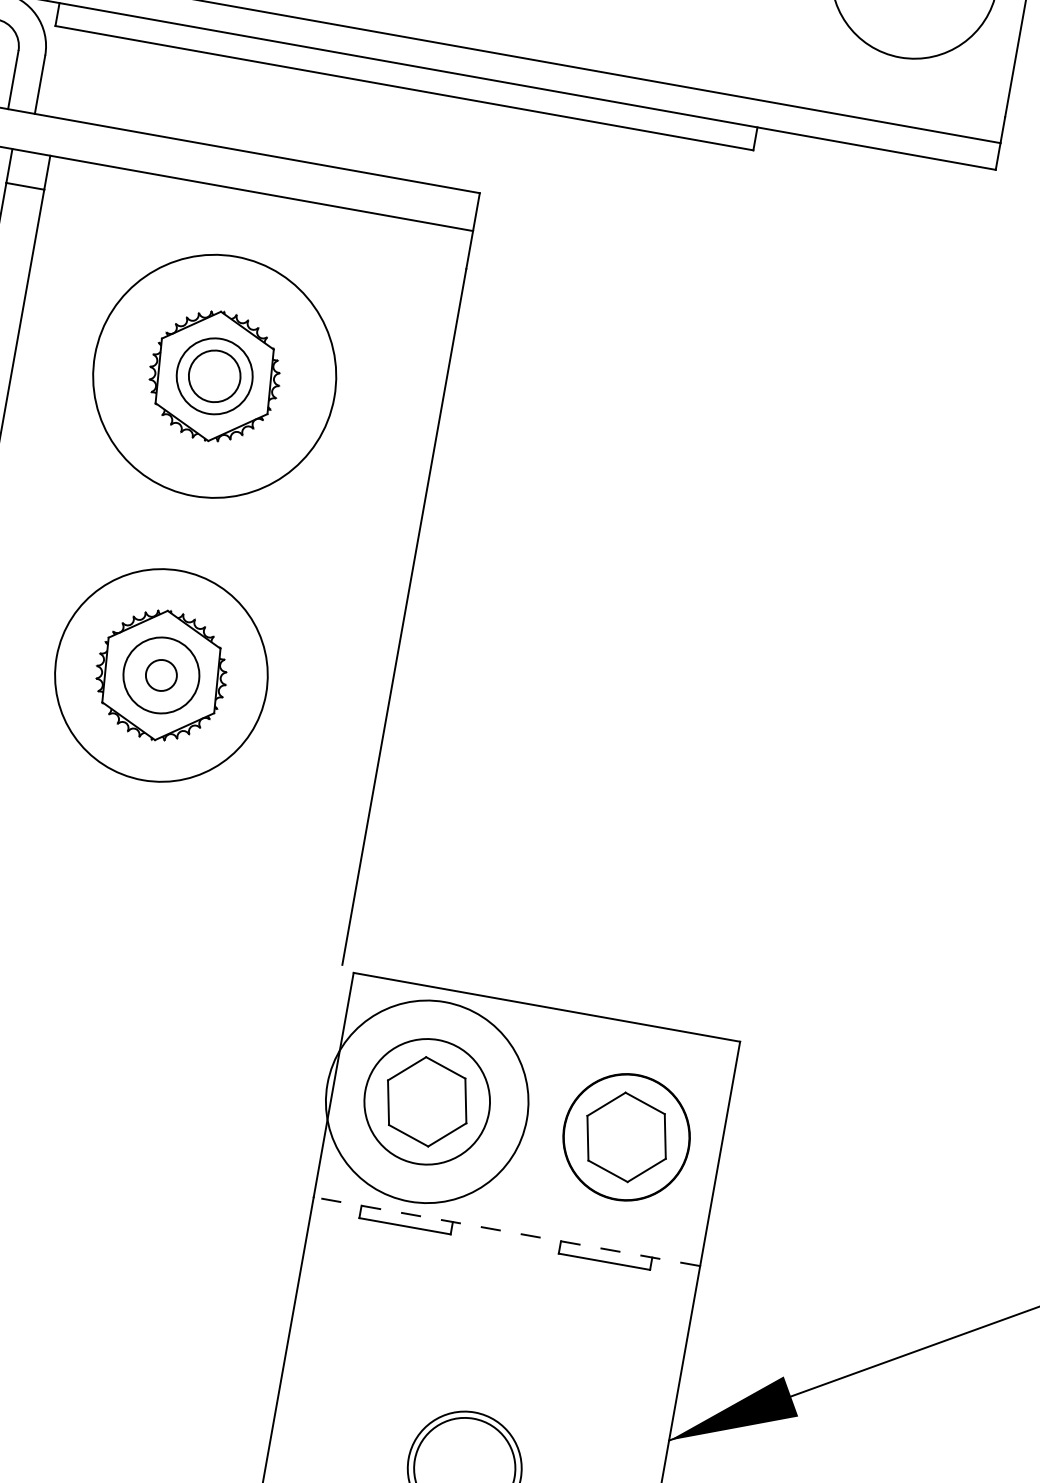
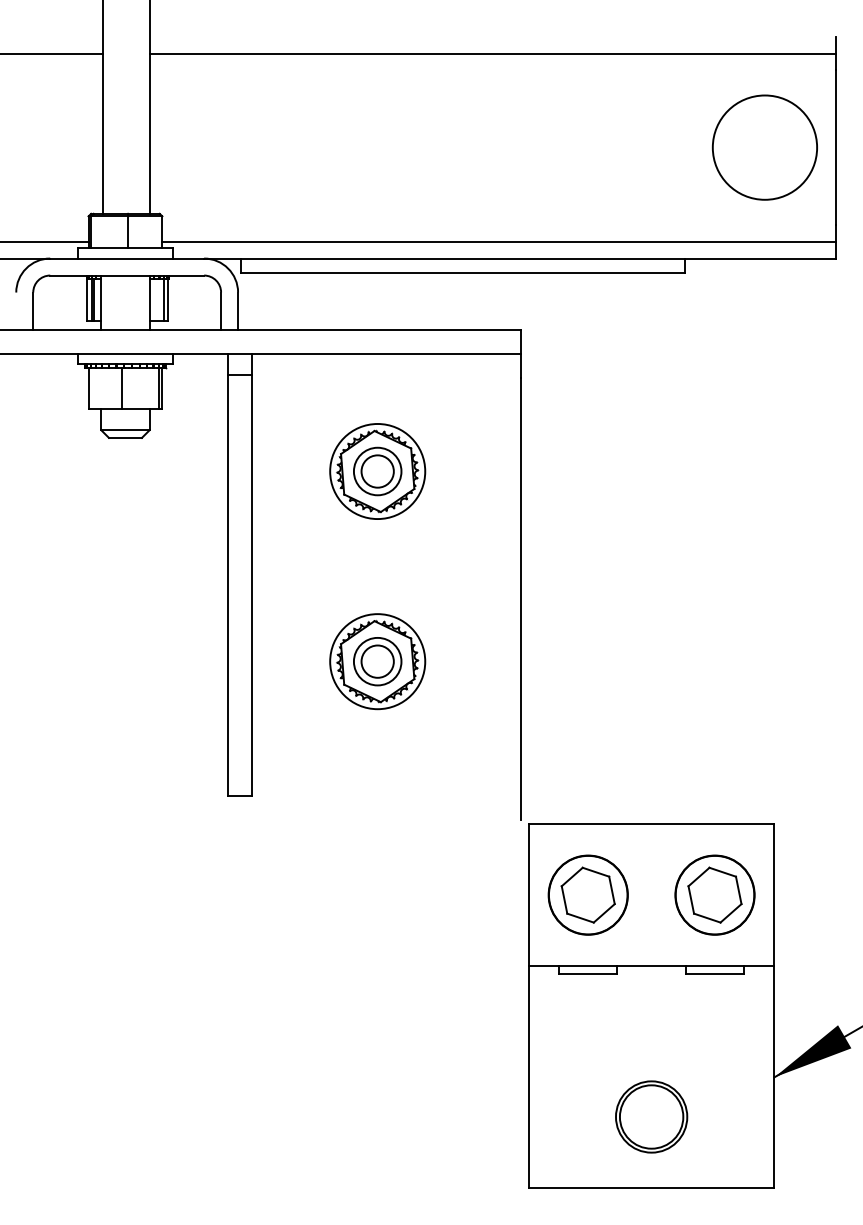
circle: (214, 376) -> (377, 471), size x0.62
circle: (161, 675) -> (377, 661), size x0.71
circle: (161, 675) -> (377, 661), size x1.67
circle: (426, 1100) -> (587, 894), size x0.62
line: (506, 1231) -> (651, 966), dashed -> solid

